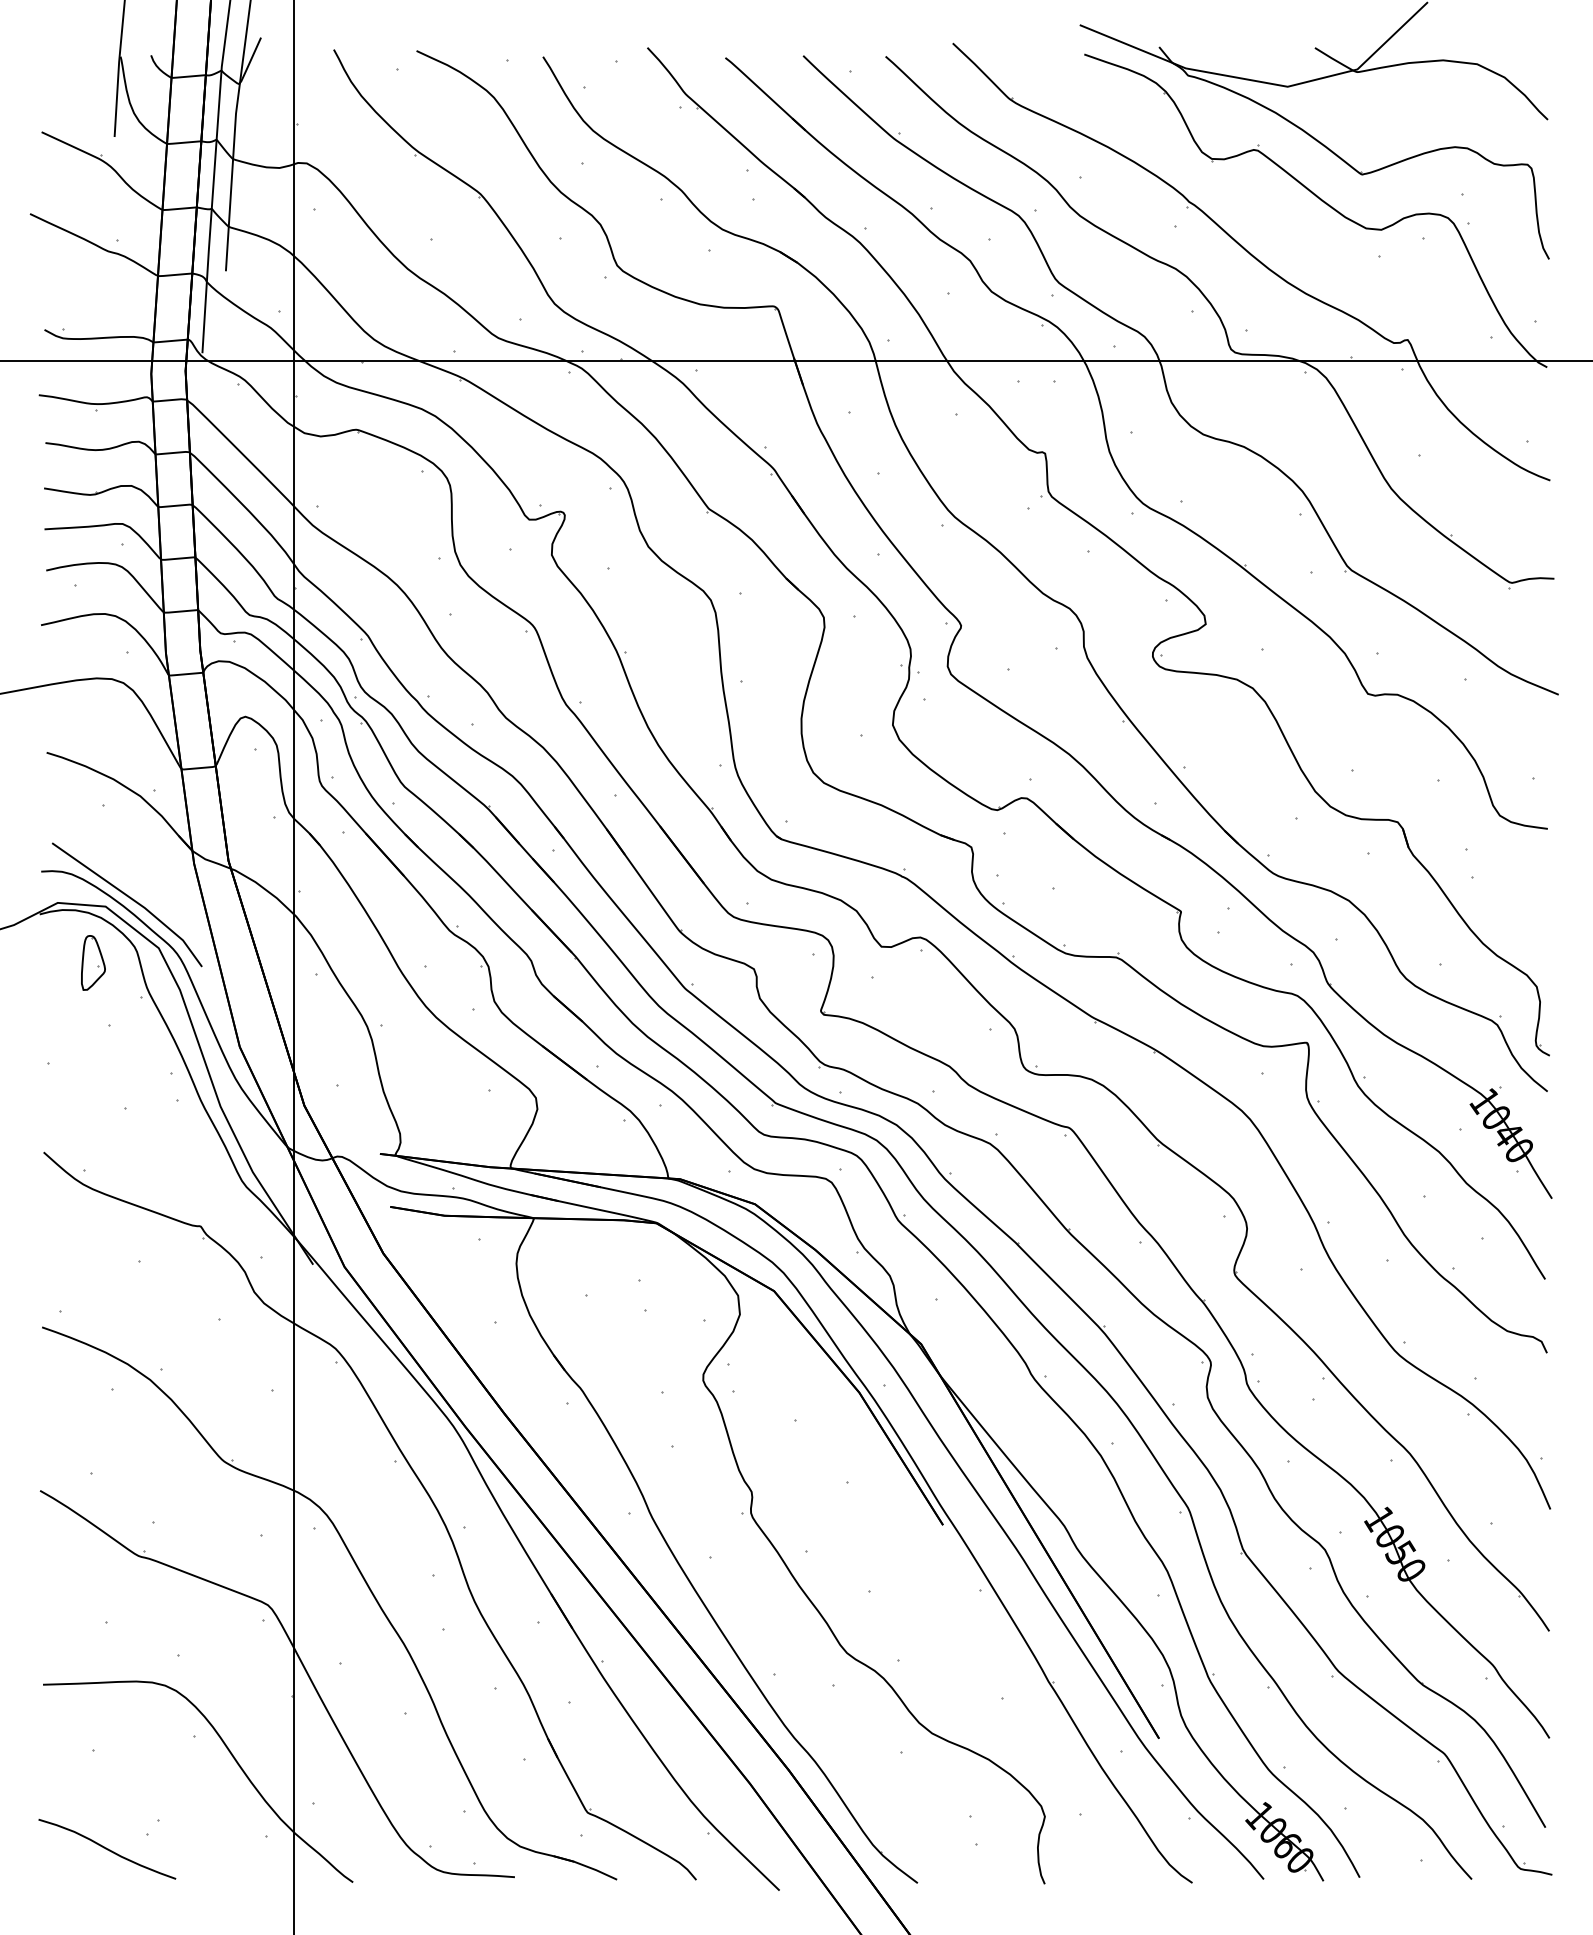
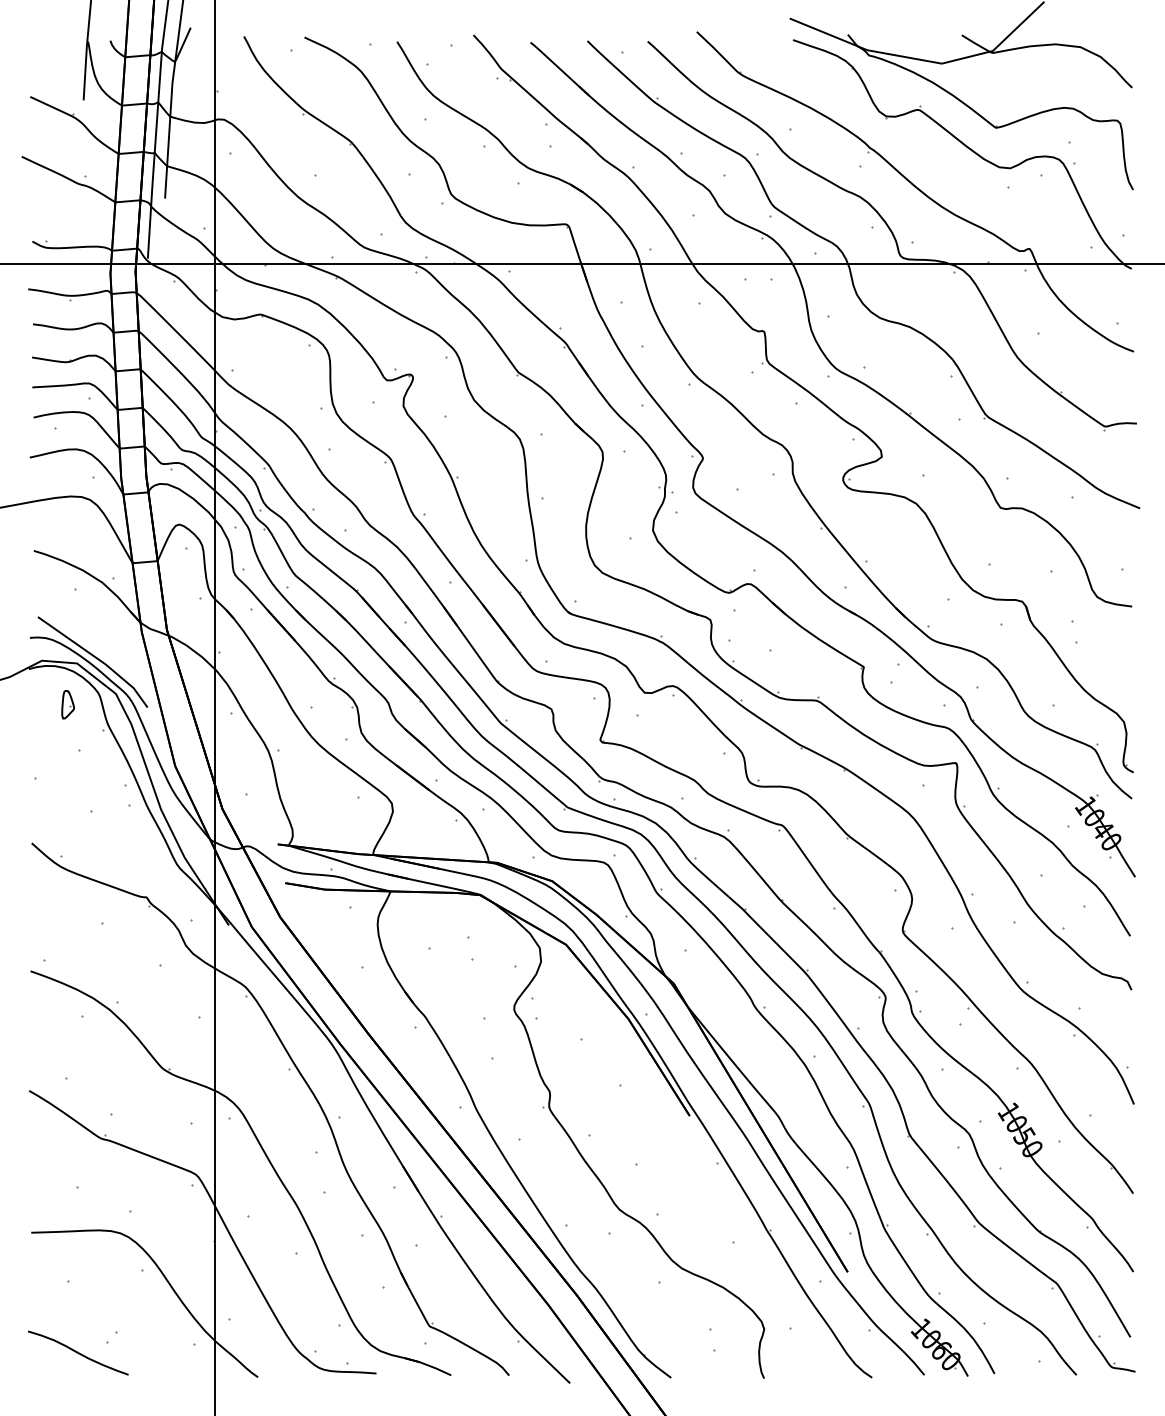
part: (93, 962) -> (68, 704), size x0.7

